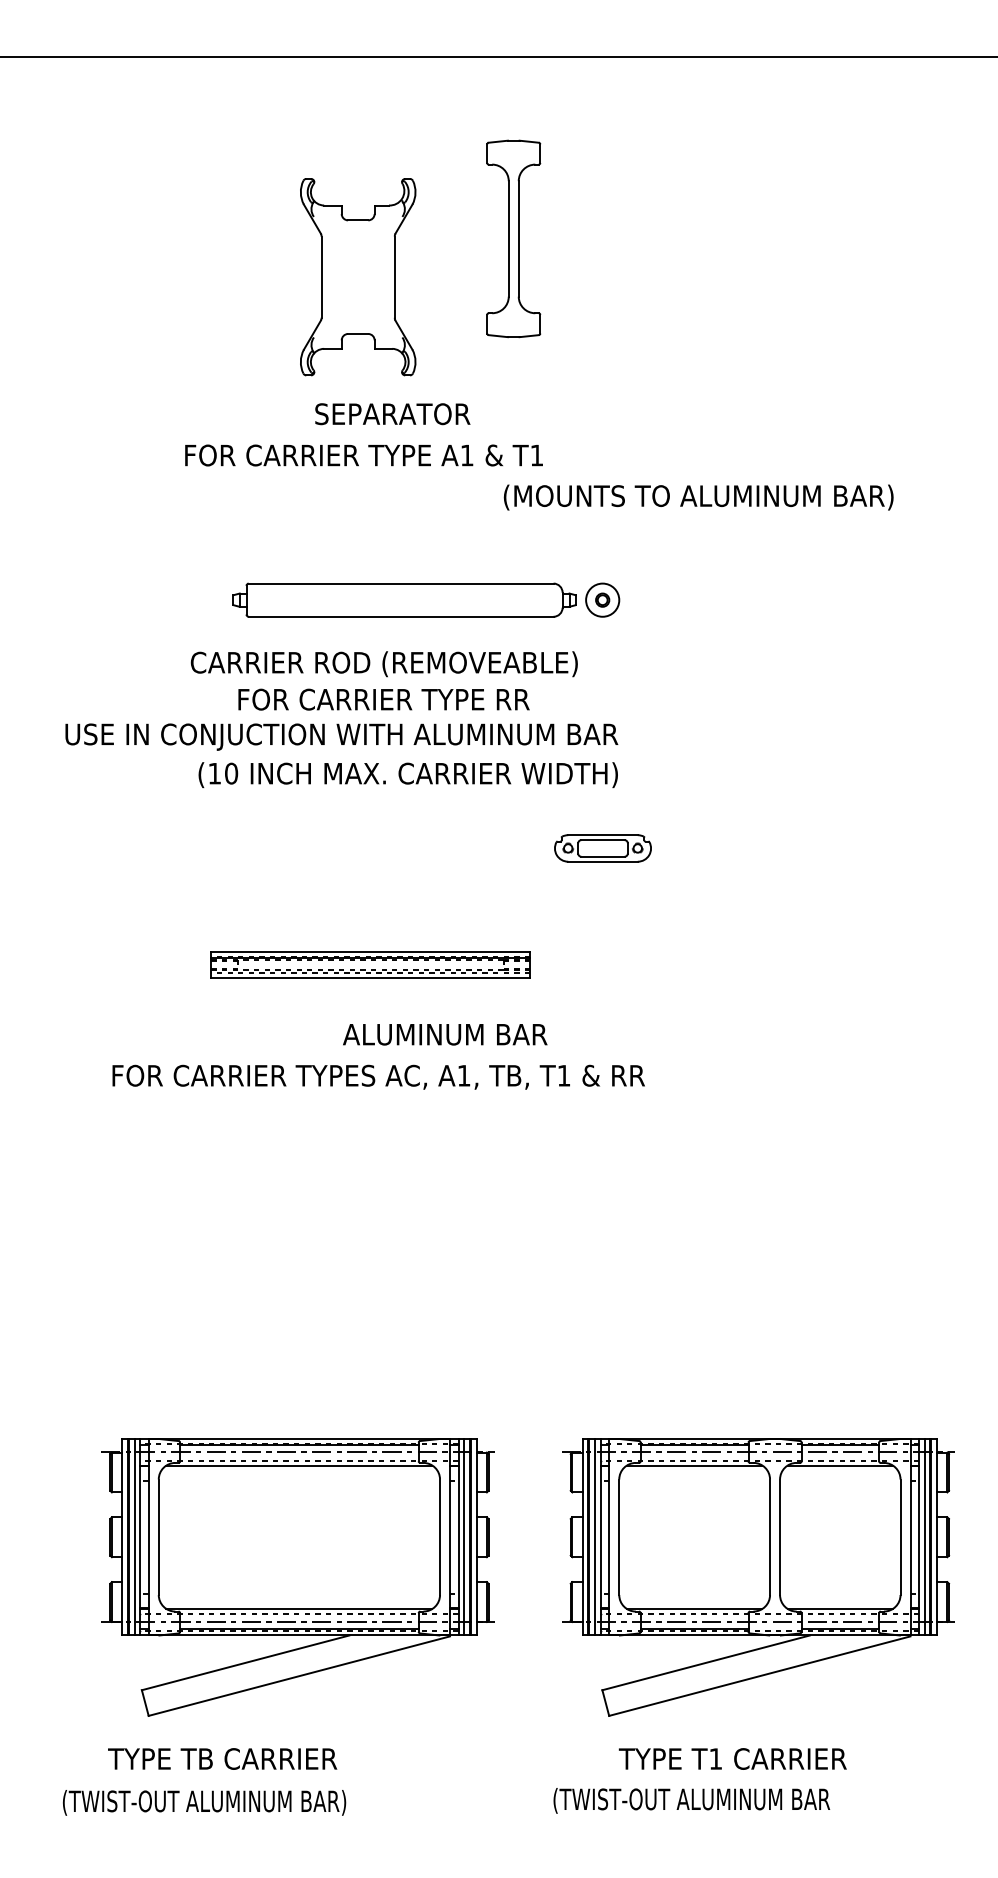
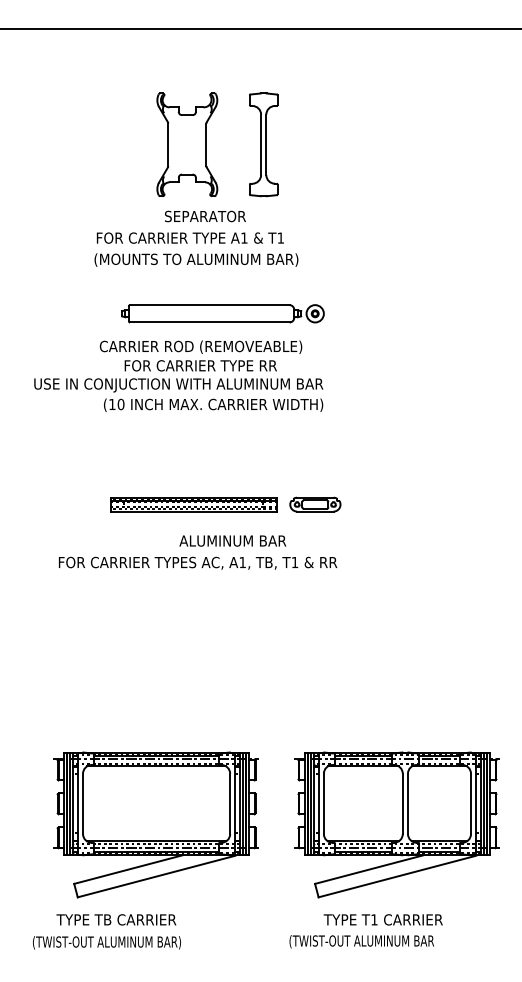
part: (513, 238) -> (263, 144), moved
text: (698, 496) -> (196, 259), moved
part: (603, 848) -> (315, 504), moved

